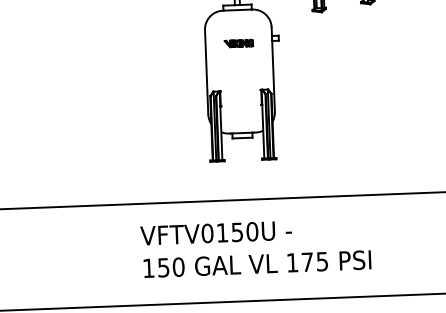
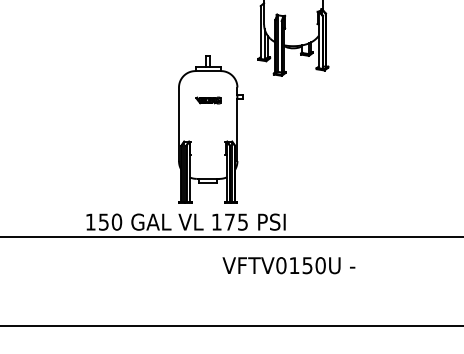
text: (215, 233) -> (288, 265), moved
text: (256, 263) -> (185, 221), moved

